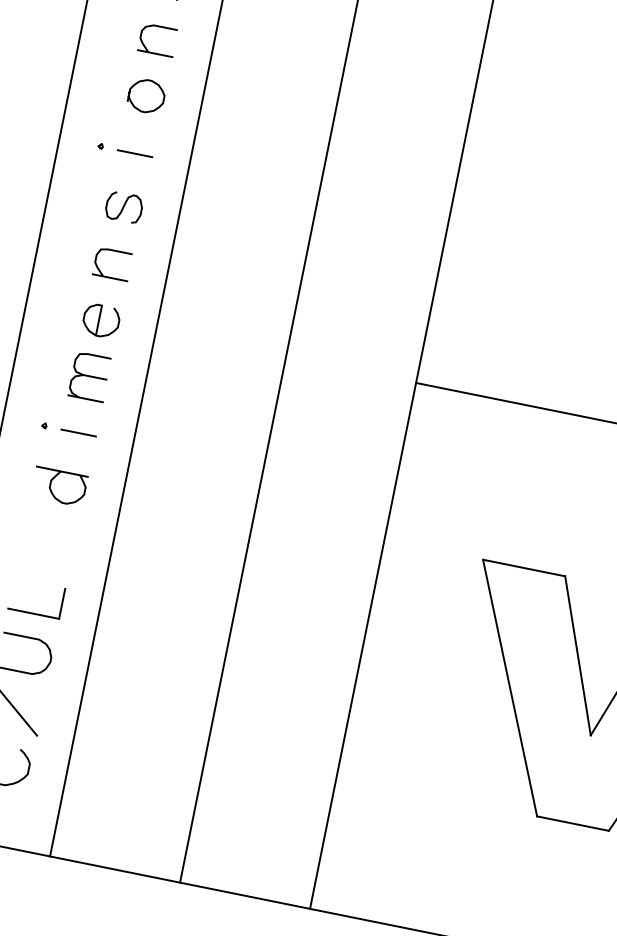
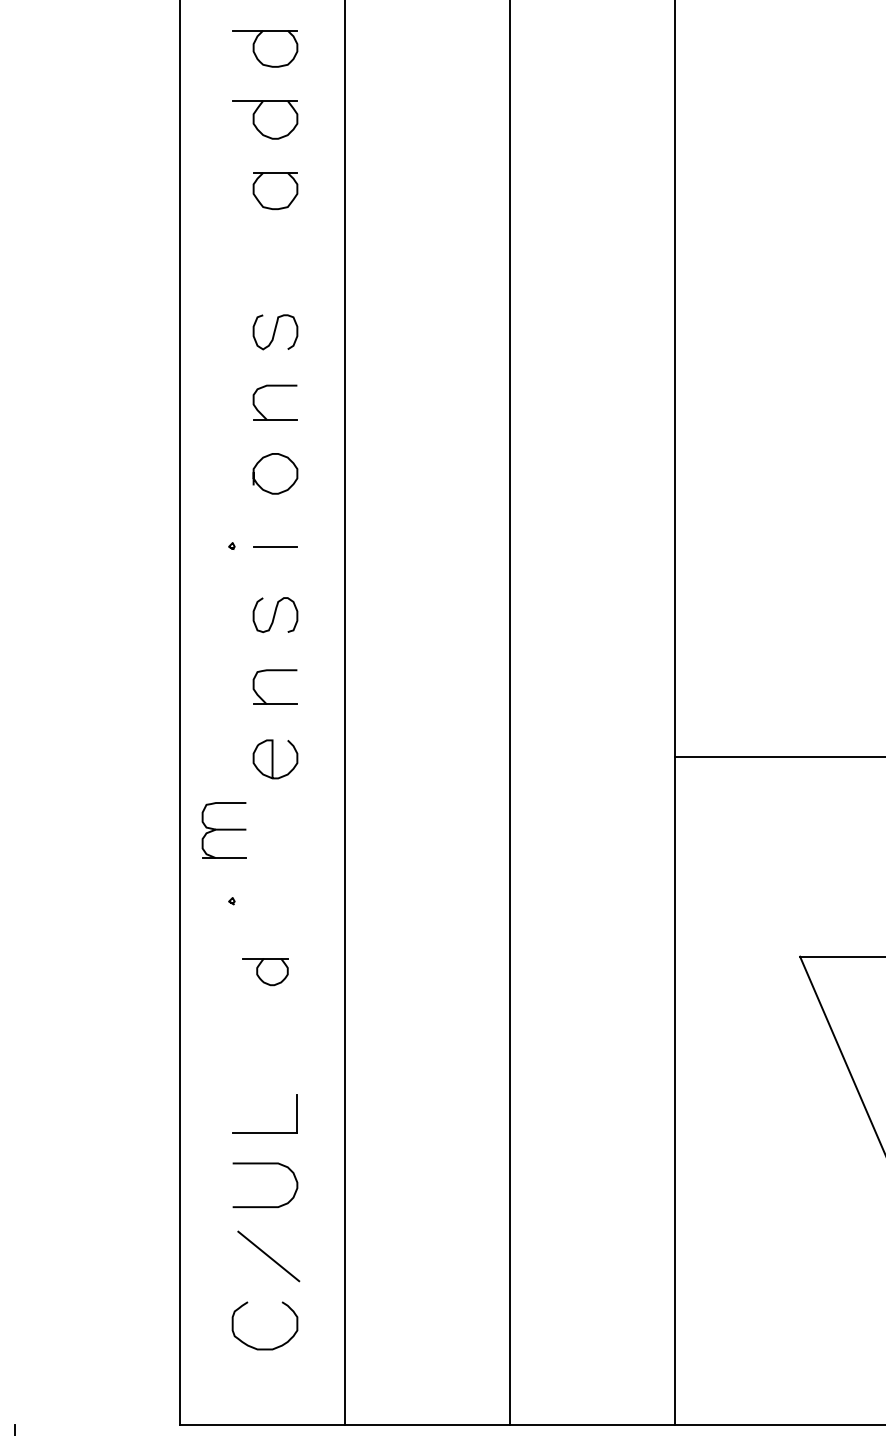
part: (89, 376) -> (223, 830), moved
line: (78, 432) -> (275, 901), removed
part: (59, 486) -> (265, 971), size x0.7

